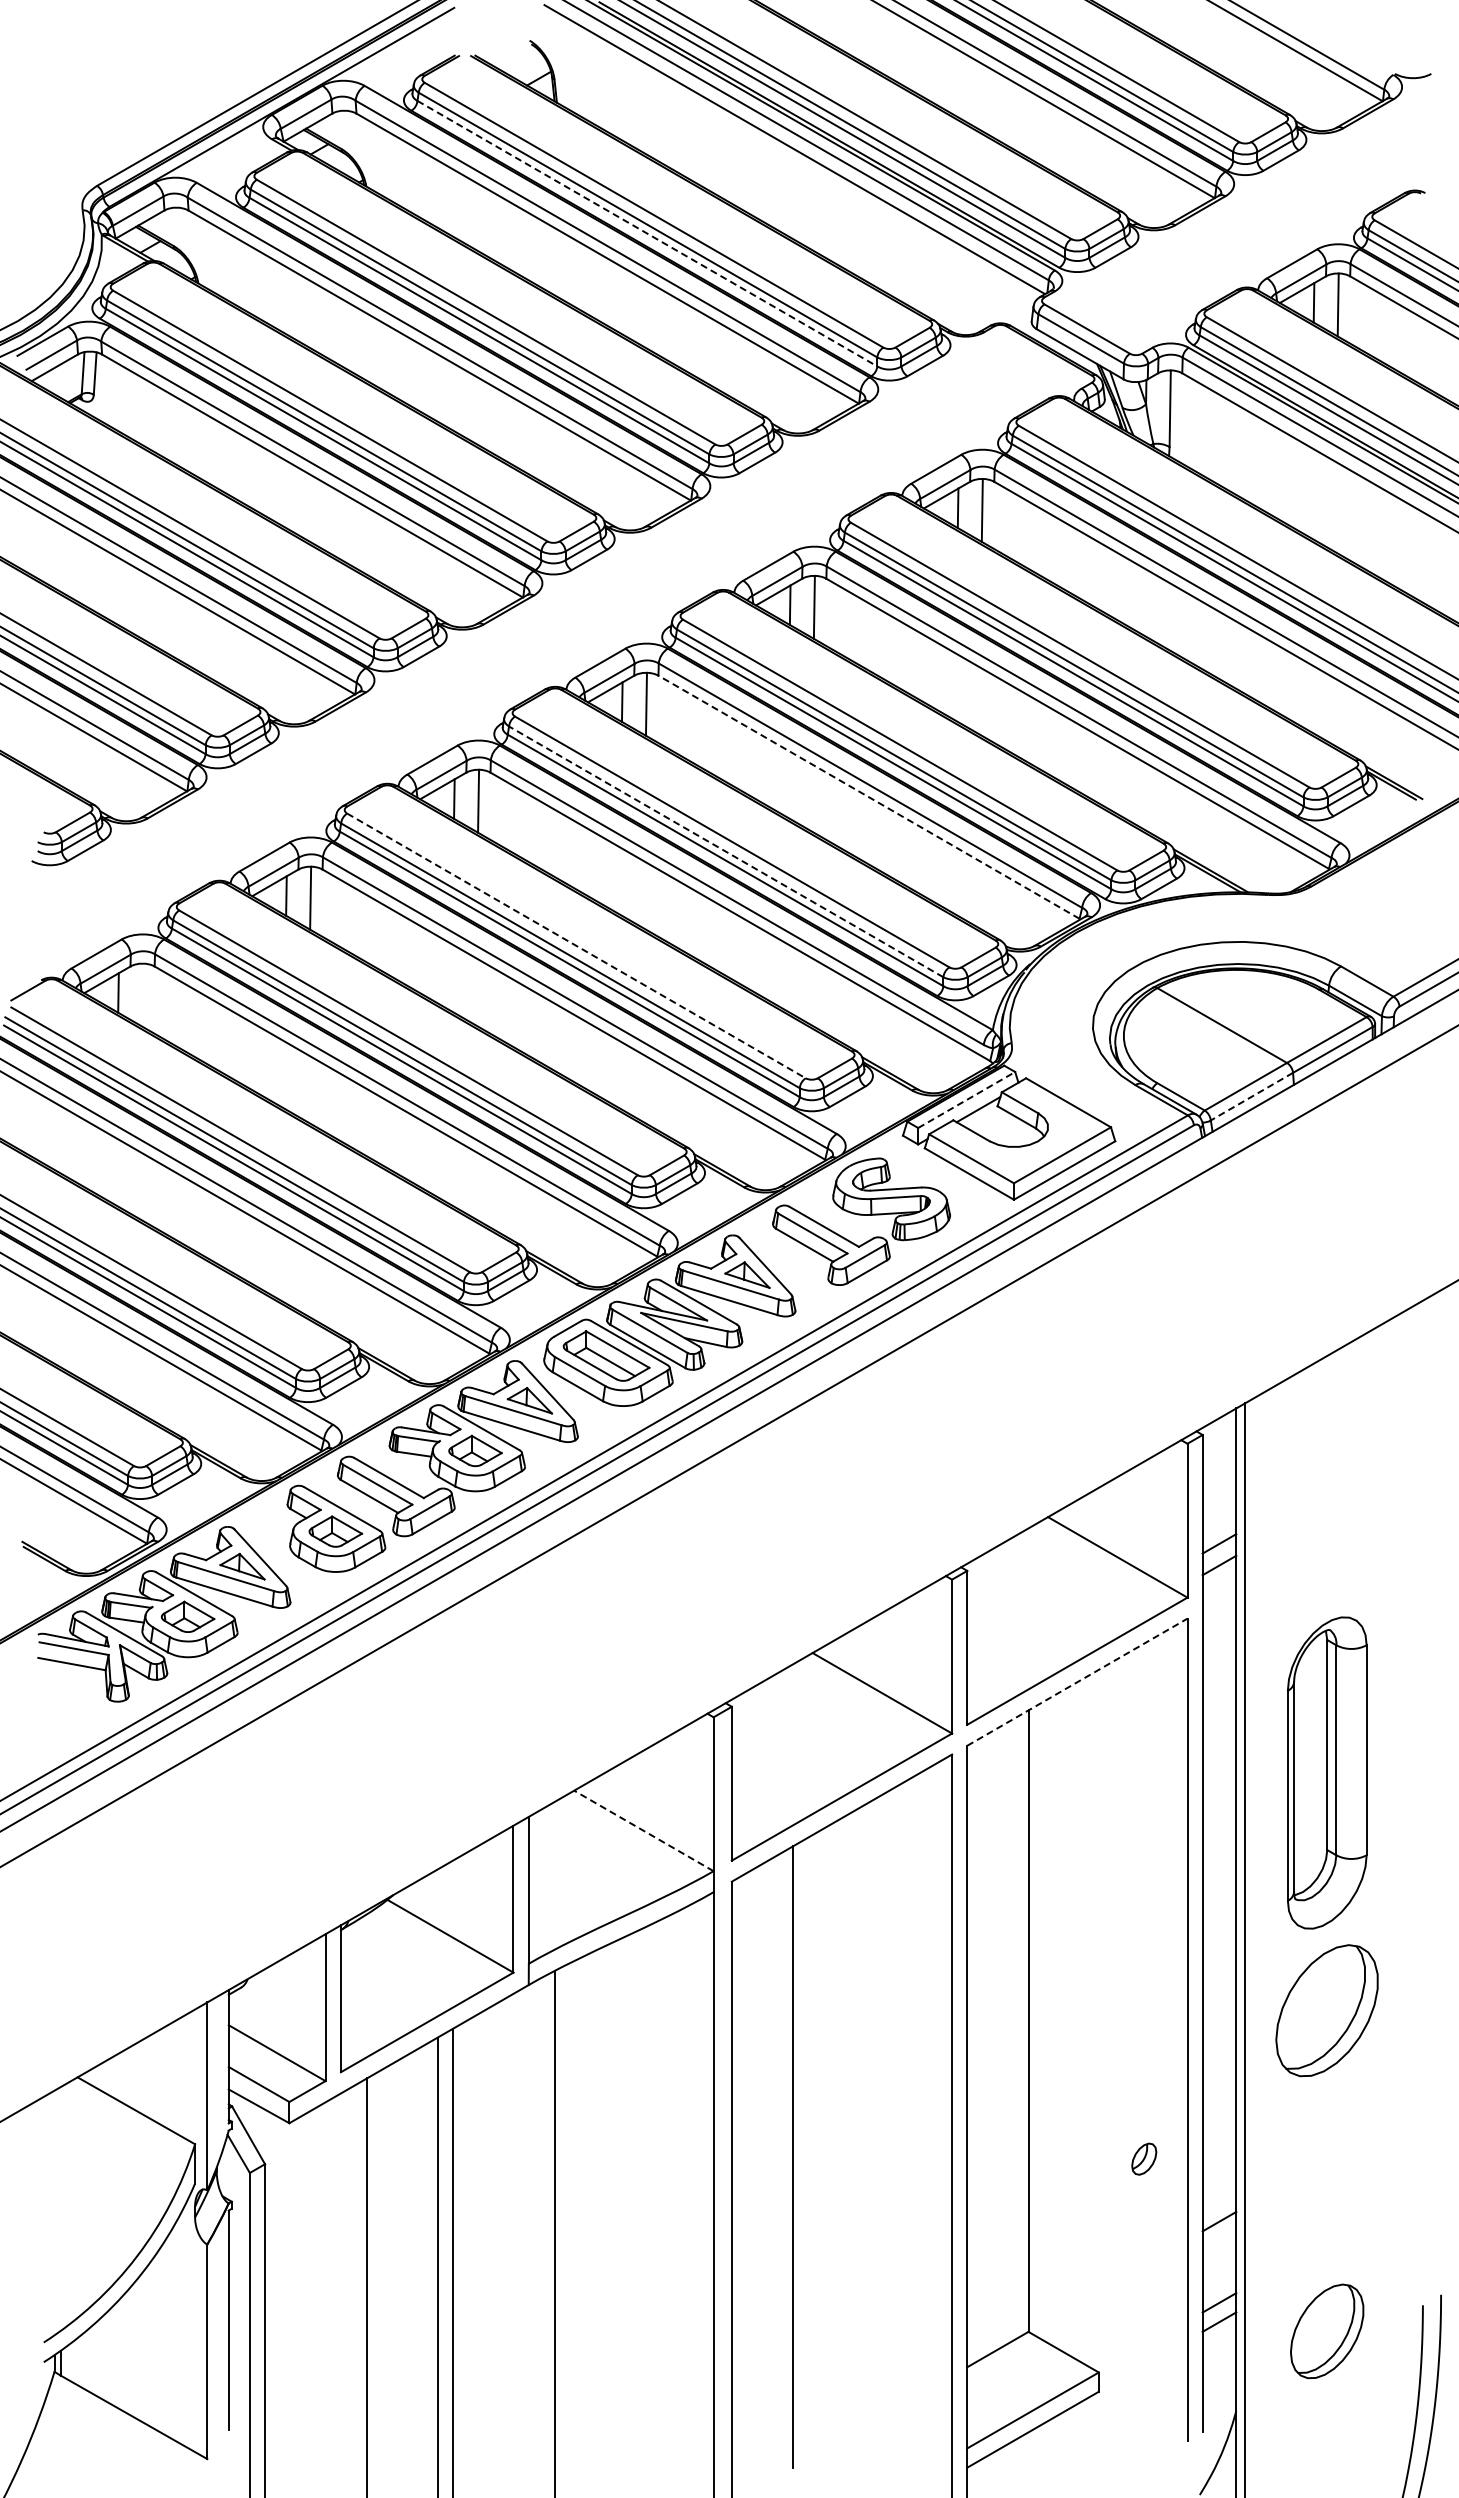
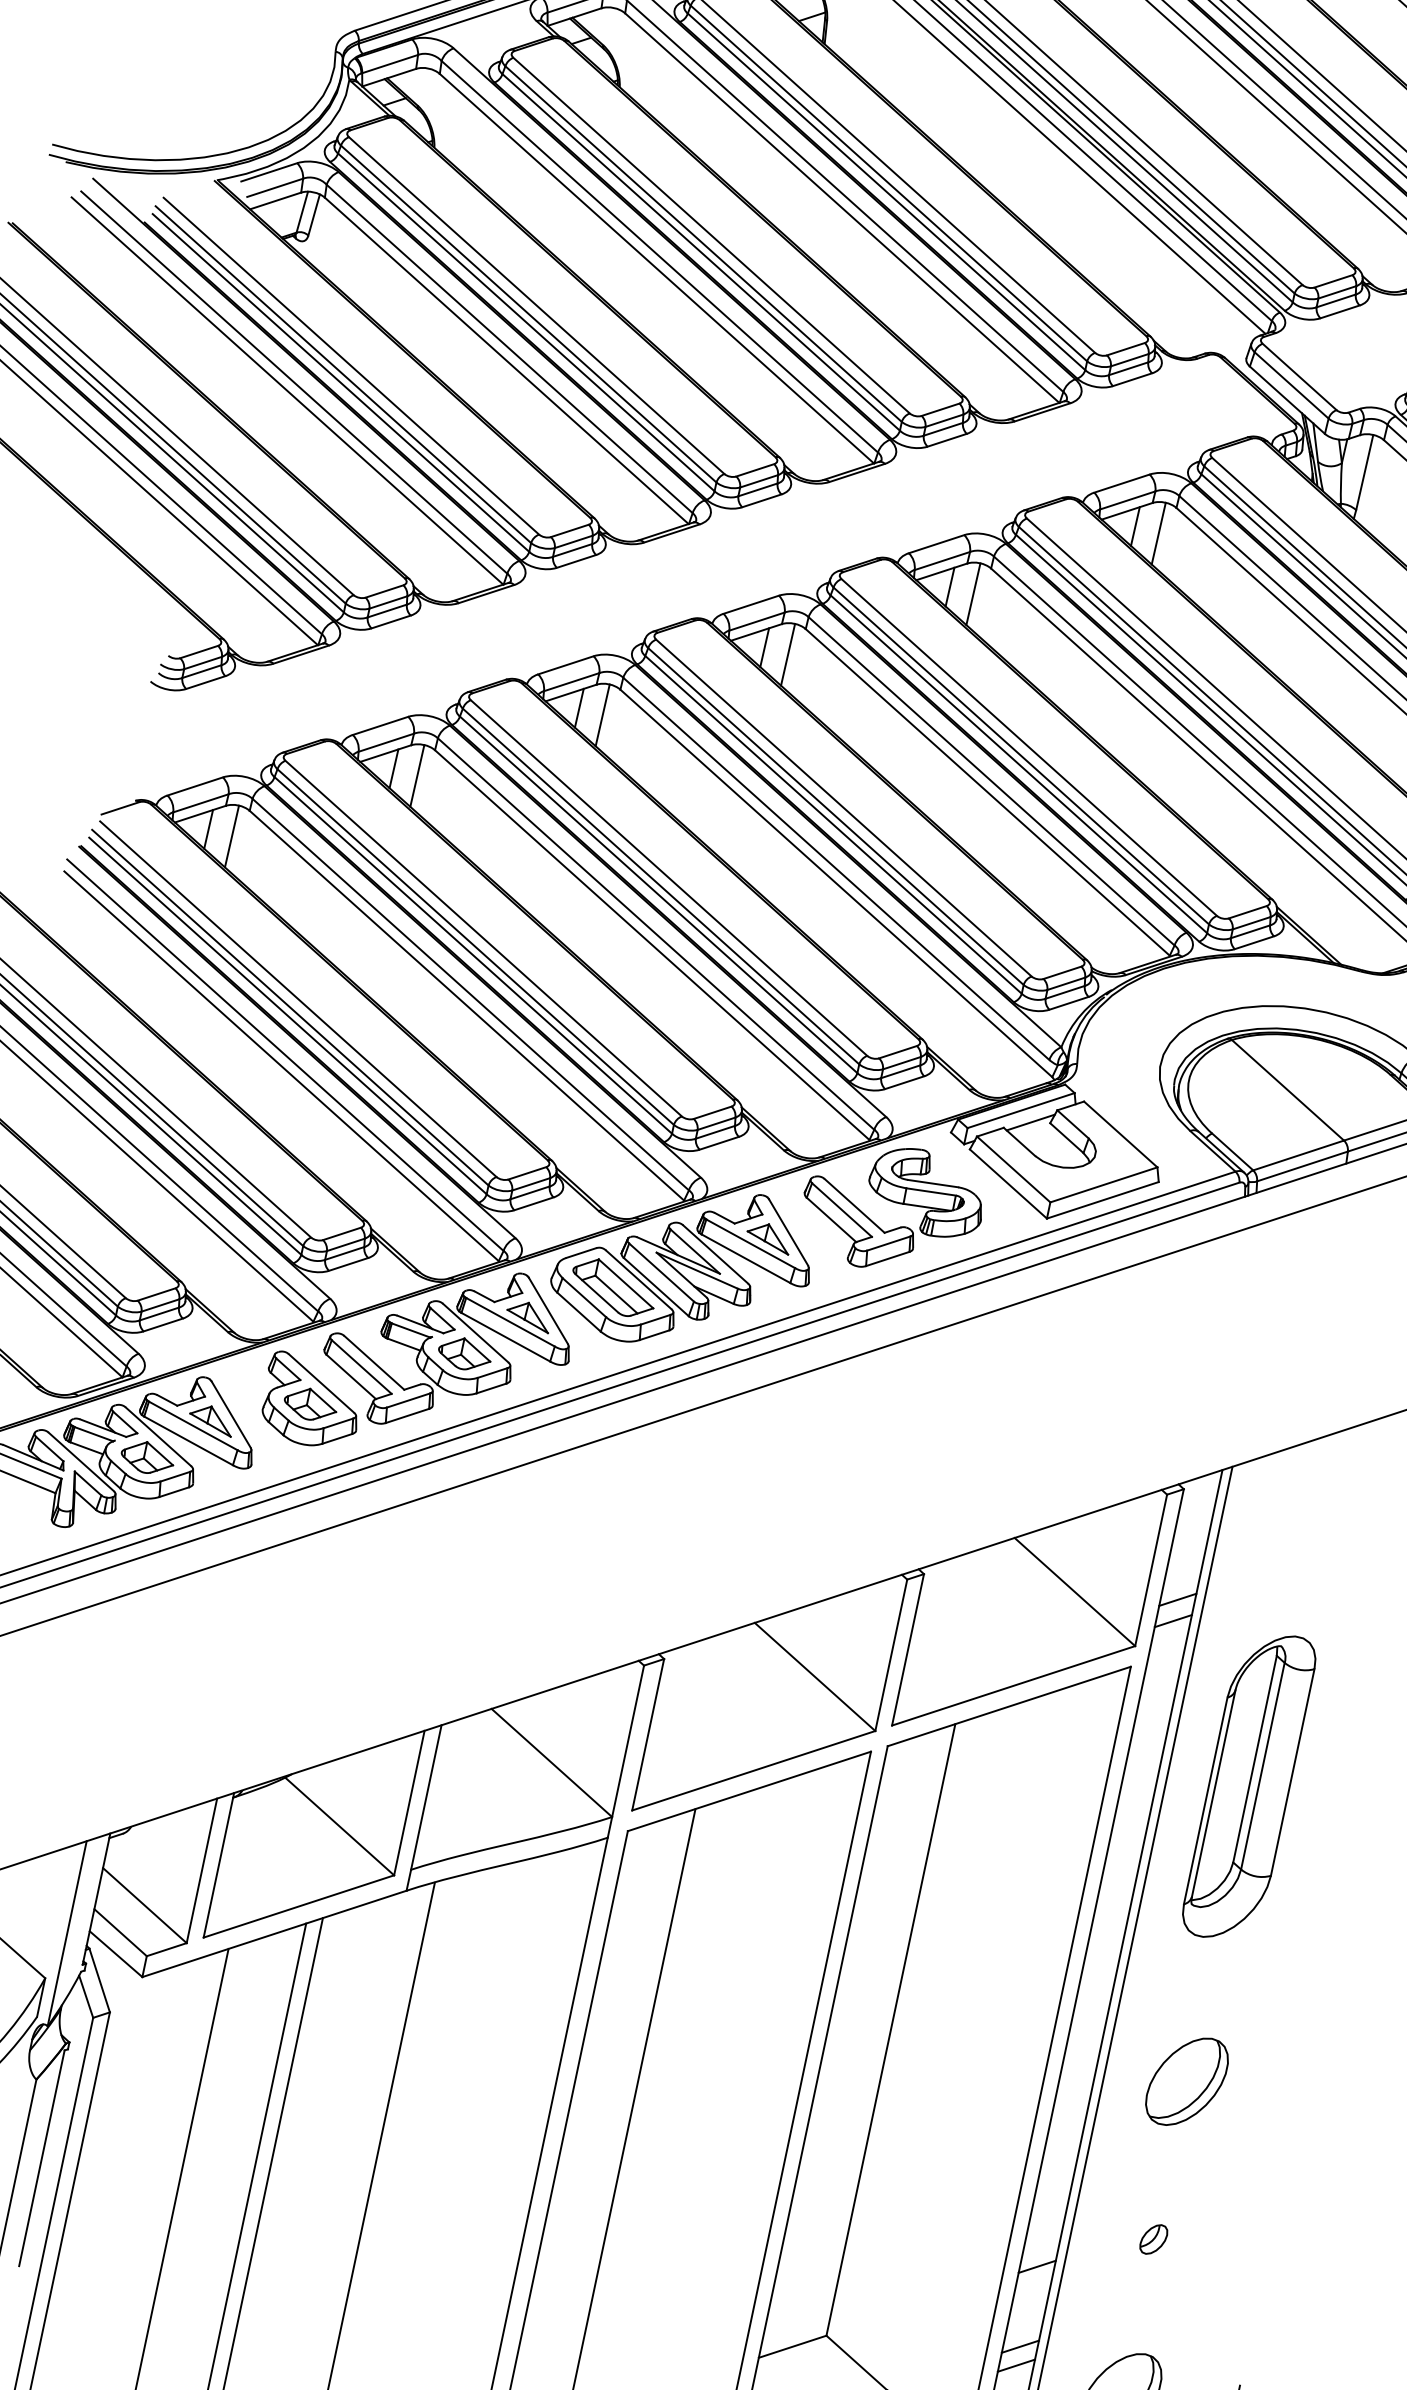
line: (647, 233) -> (886, 191), dashed -> solid
line: (868, 796) -> (987, 791), dashed -> solid
line: (726, 851) -> (836, 816), dashed -> solid
line: (576, 945) -> (669, 877), dashed -> solid
line: (142, 994) -> (231, 835), added
line: (1251, 1096) -> (1302, 1166), dashed -> solid
line: (966, 1100) -> (1020, 1111), dashed -> solid
line: (1077, 1681) -> (1009, 1705), dashed -> solid
part: (1327, 1772) -> (1249, 1786), moved
line: (643, 1830) -> (551, 1762), dashed -> solid
part: (1327, 2010) -> (1187, 2081), size x0.71
part: (1144, 2158) -> (1154, 2238), moved

